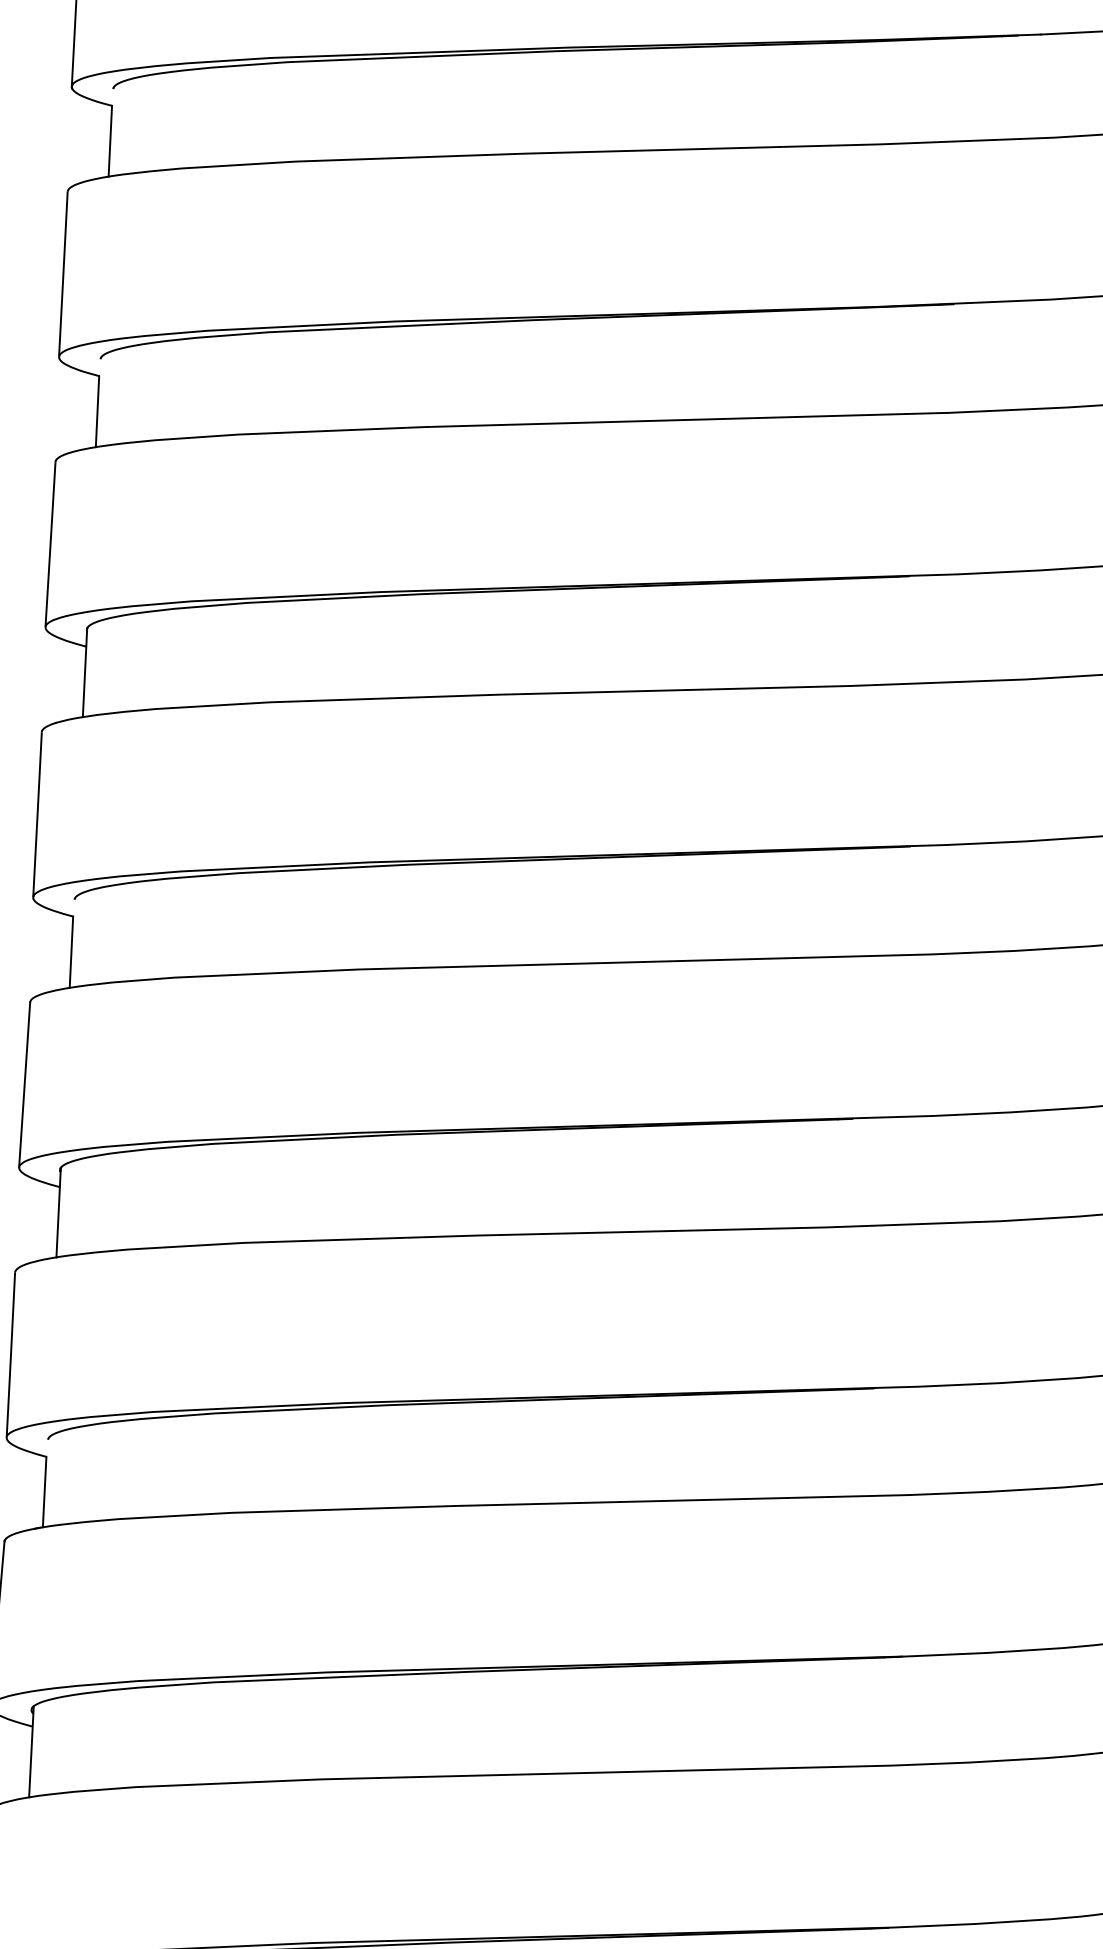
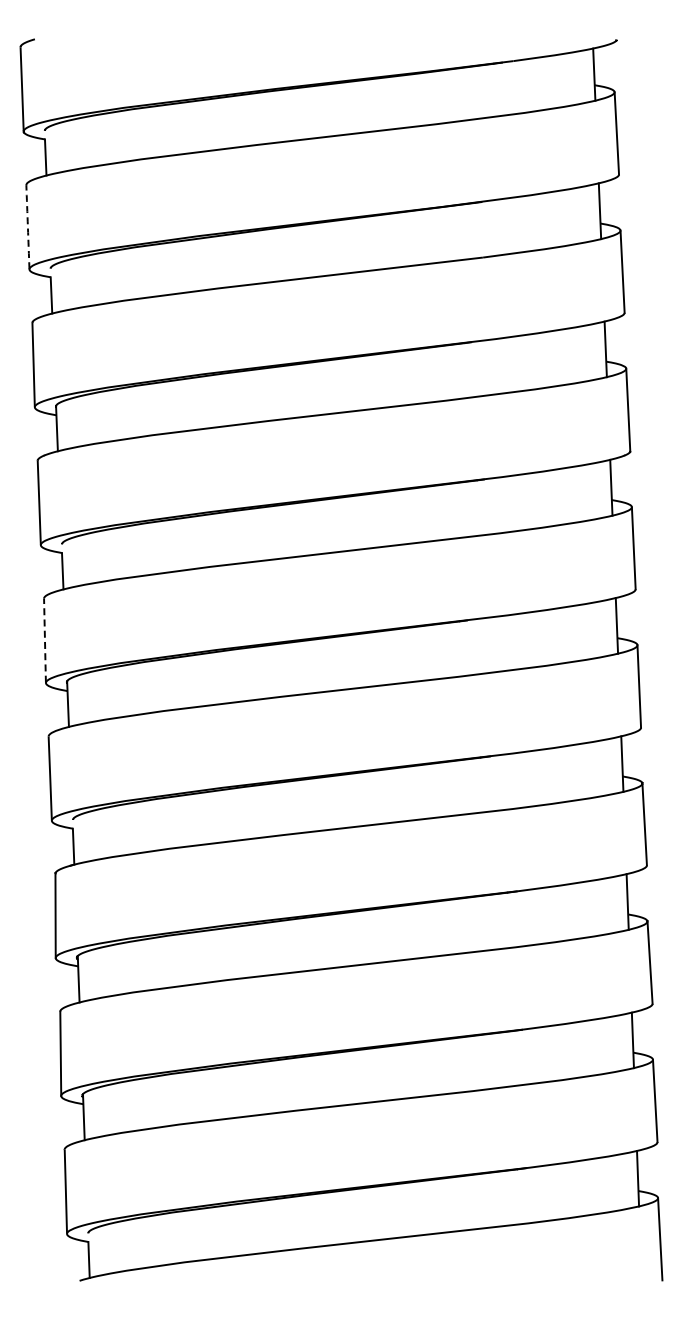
arc: (62, 274) -> (27, 227), solid -> dashed
line: (23, 1084) -> (44, 640), solid -> dashed

